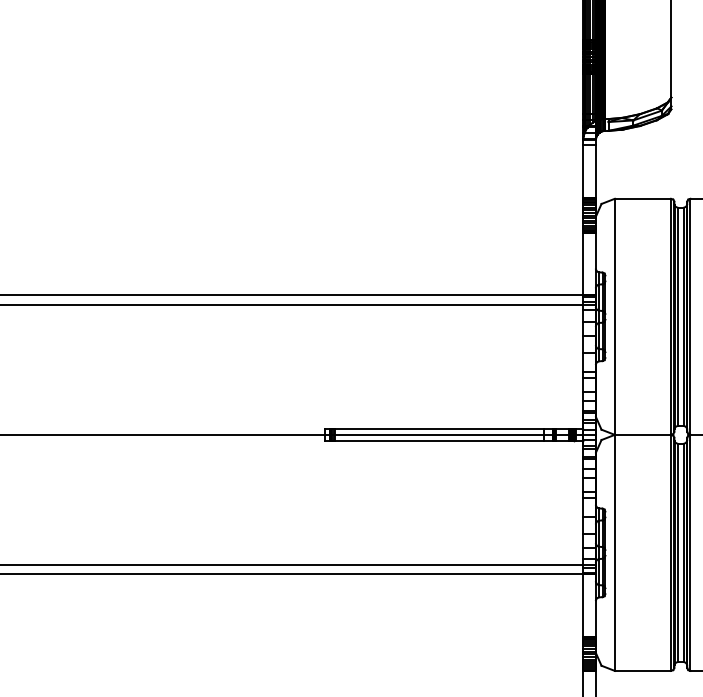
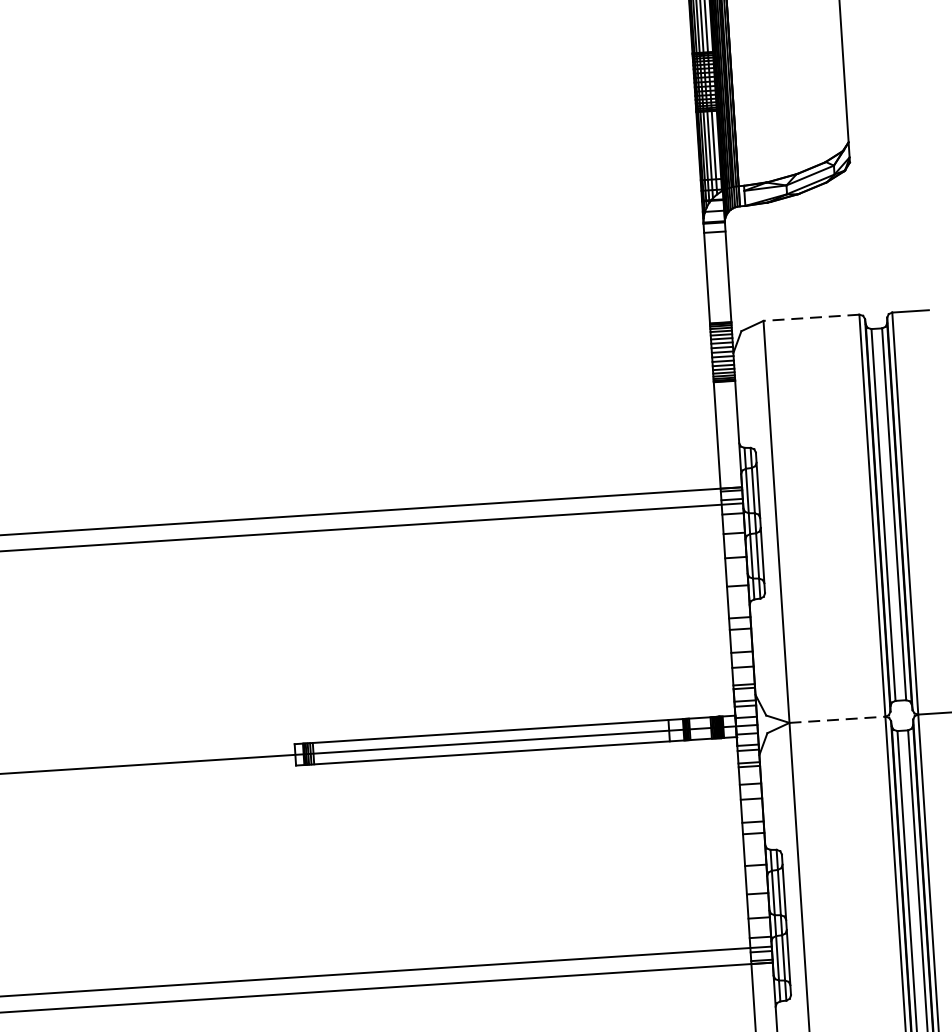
line: (642, 198) -> (810, 317), solid -> dashed
line: (643, 434) -> (838, 719), solid -> dashed

